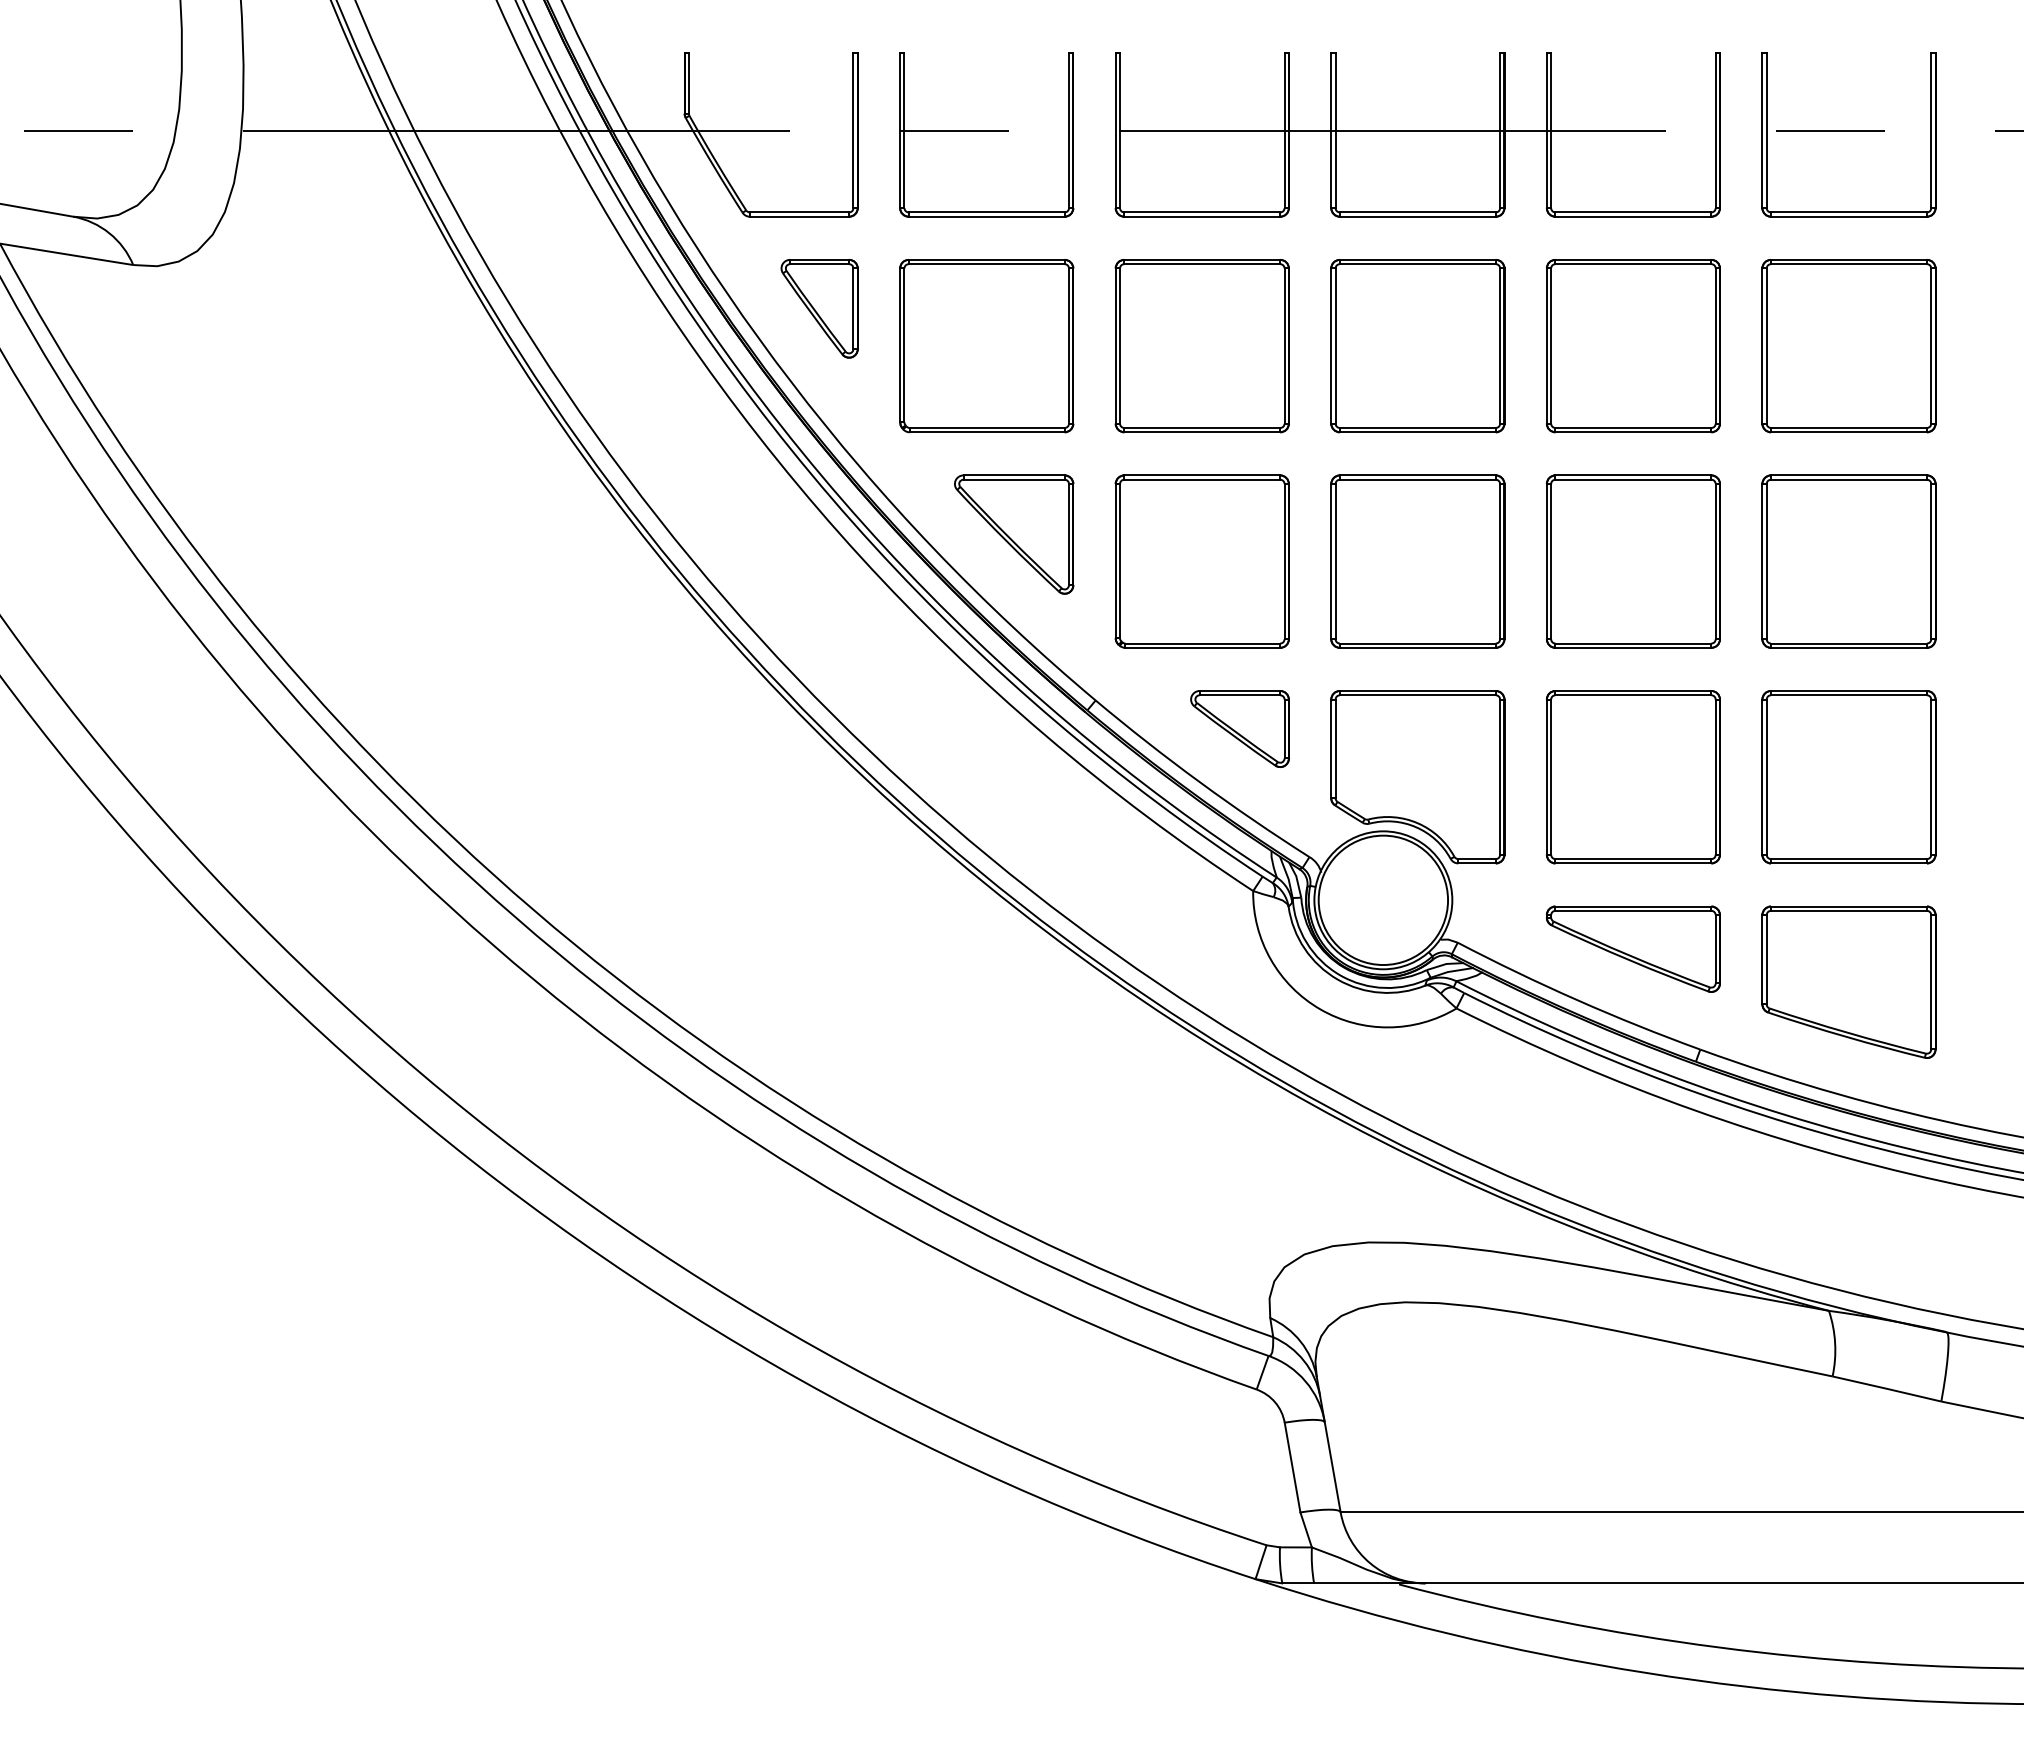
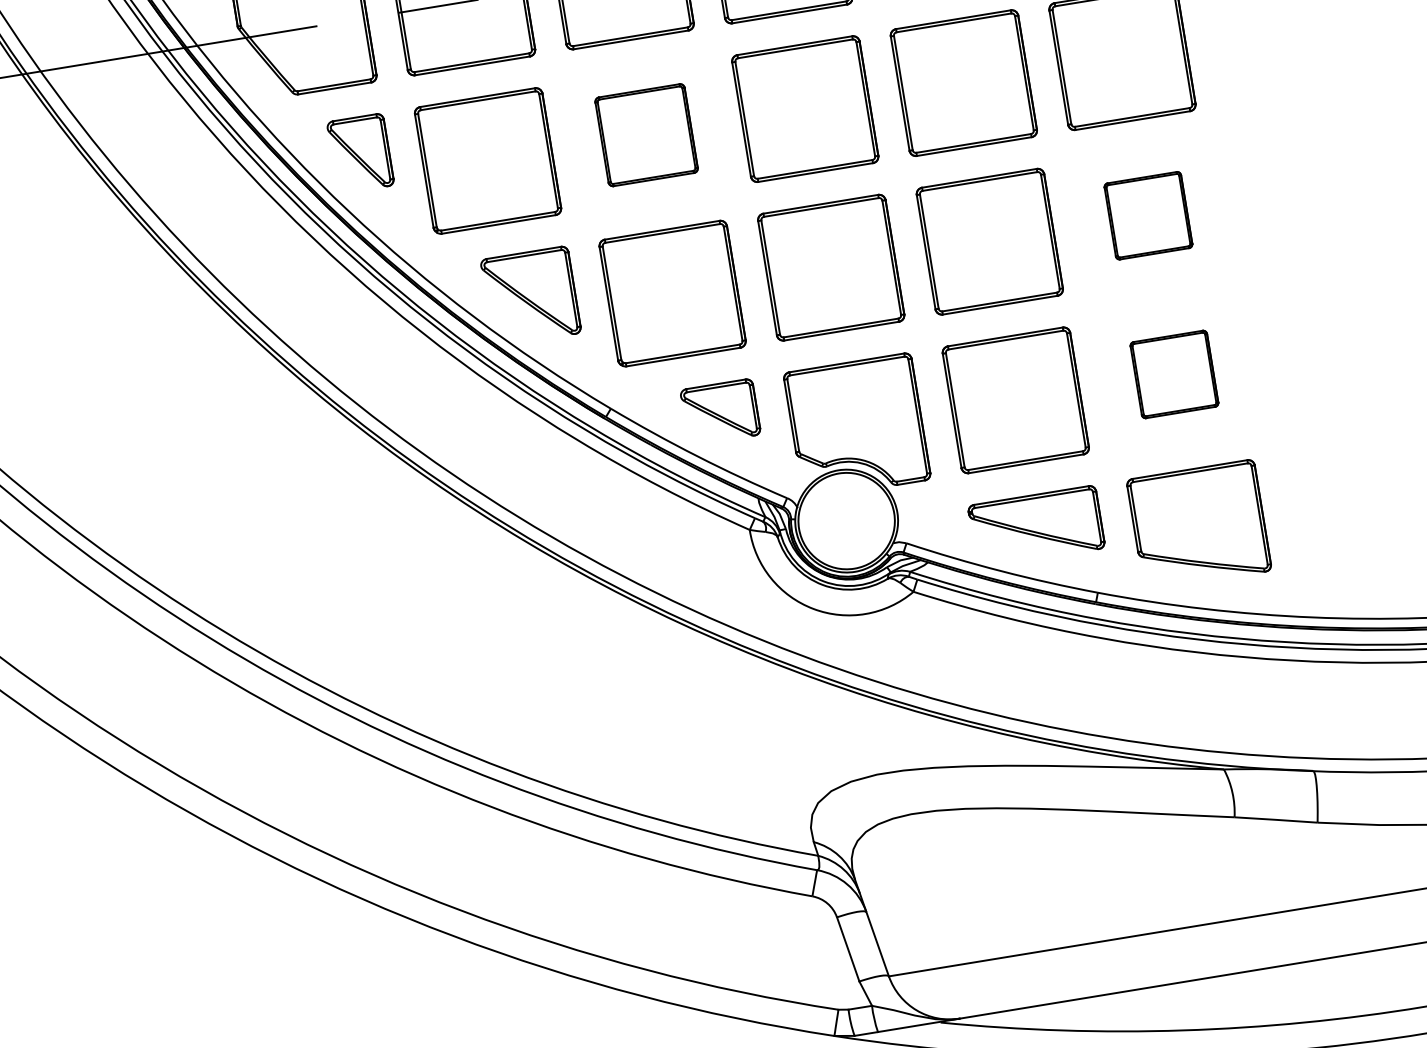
part: (1201, 346) -> (646, 135), size x0.7
part: (1848, 561) -> (1148, 215), size x0.6
part: (1848, 777) -> (1174, 374), size x0.6

